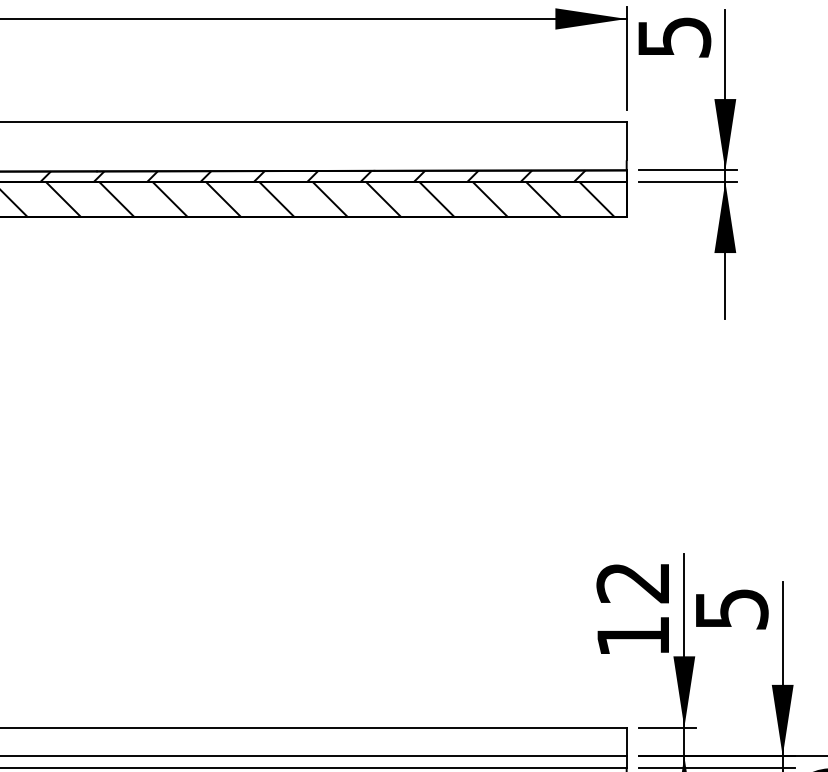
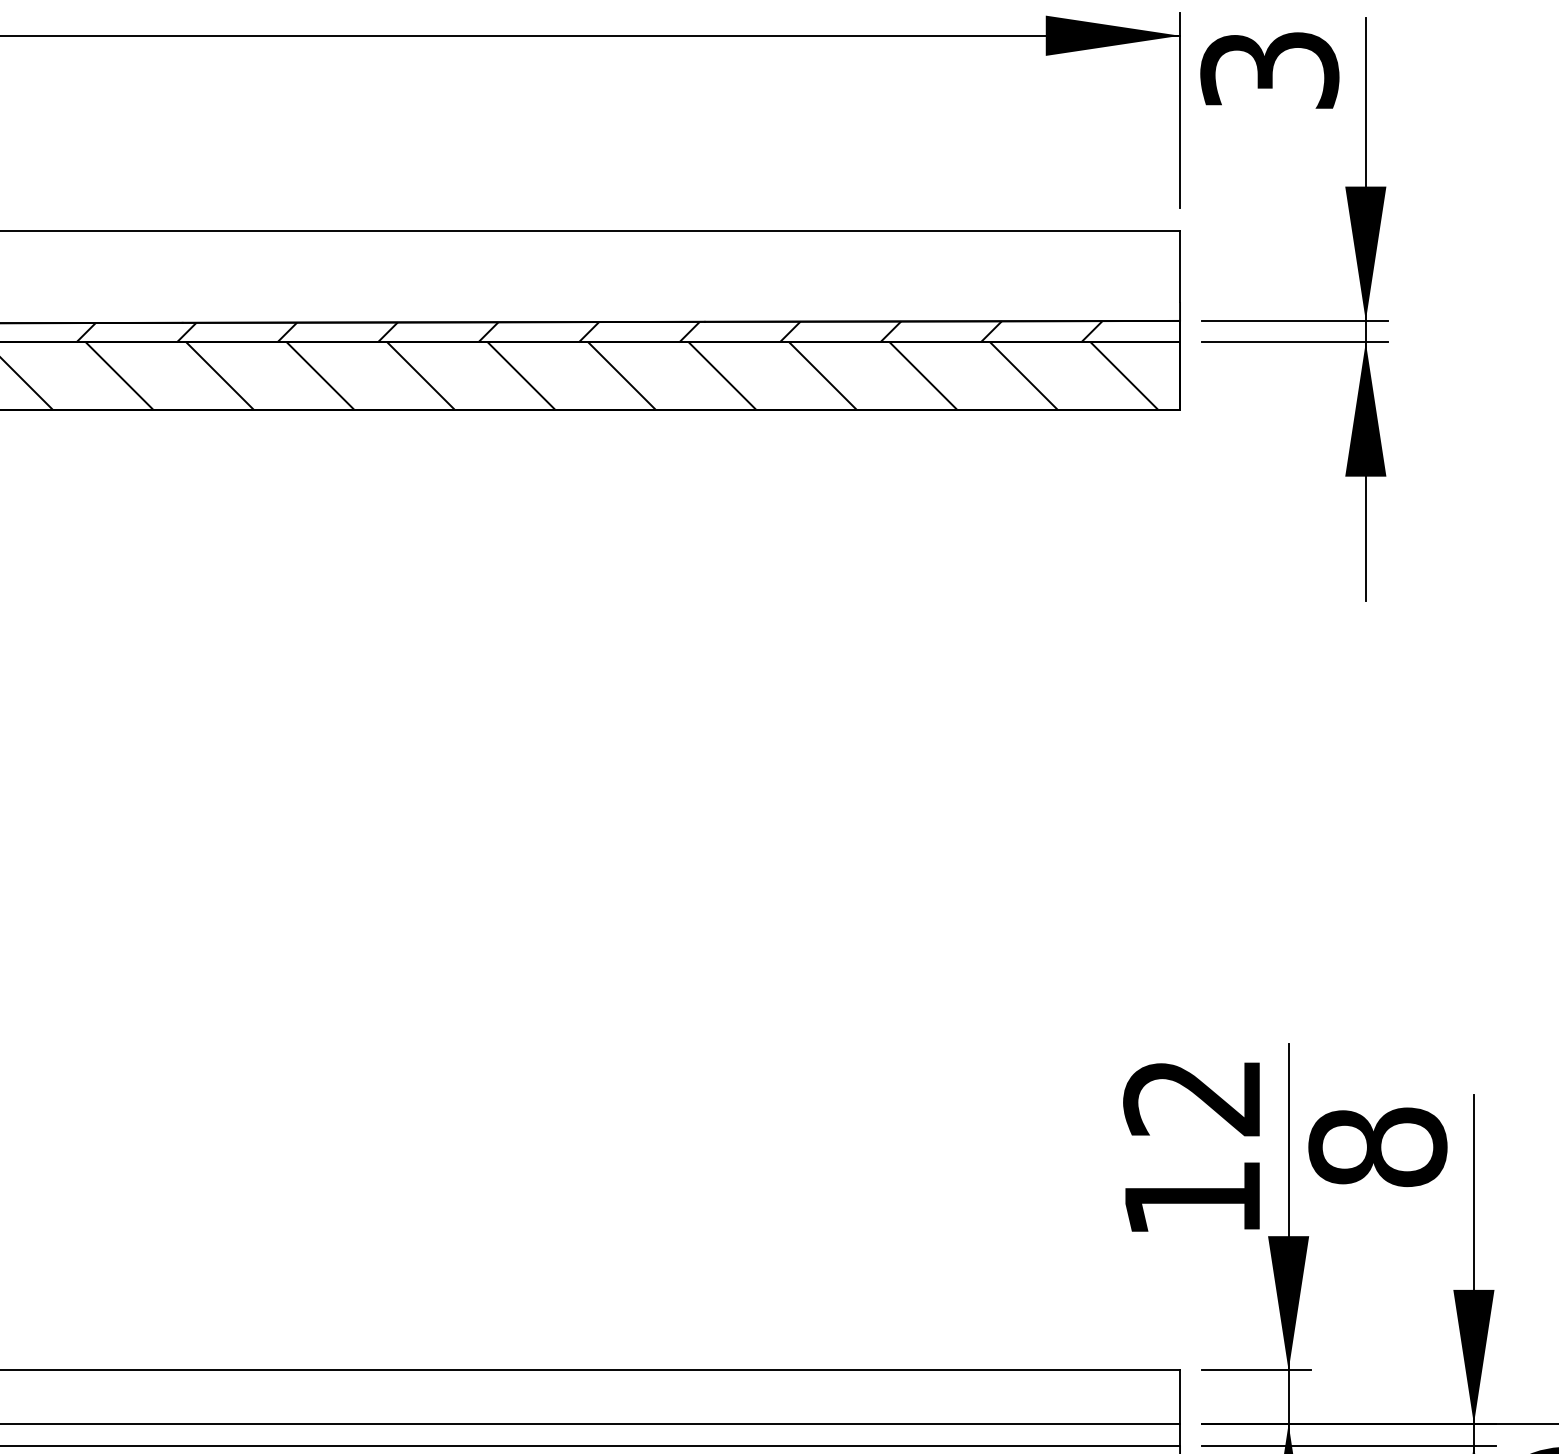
text: (673, 37) -> (1268, 70), 5 -> 3
text: (731, 609) -> (1377, 1147), 5 -> 8

